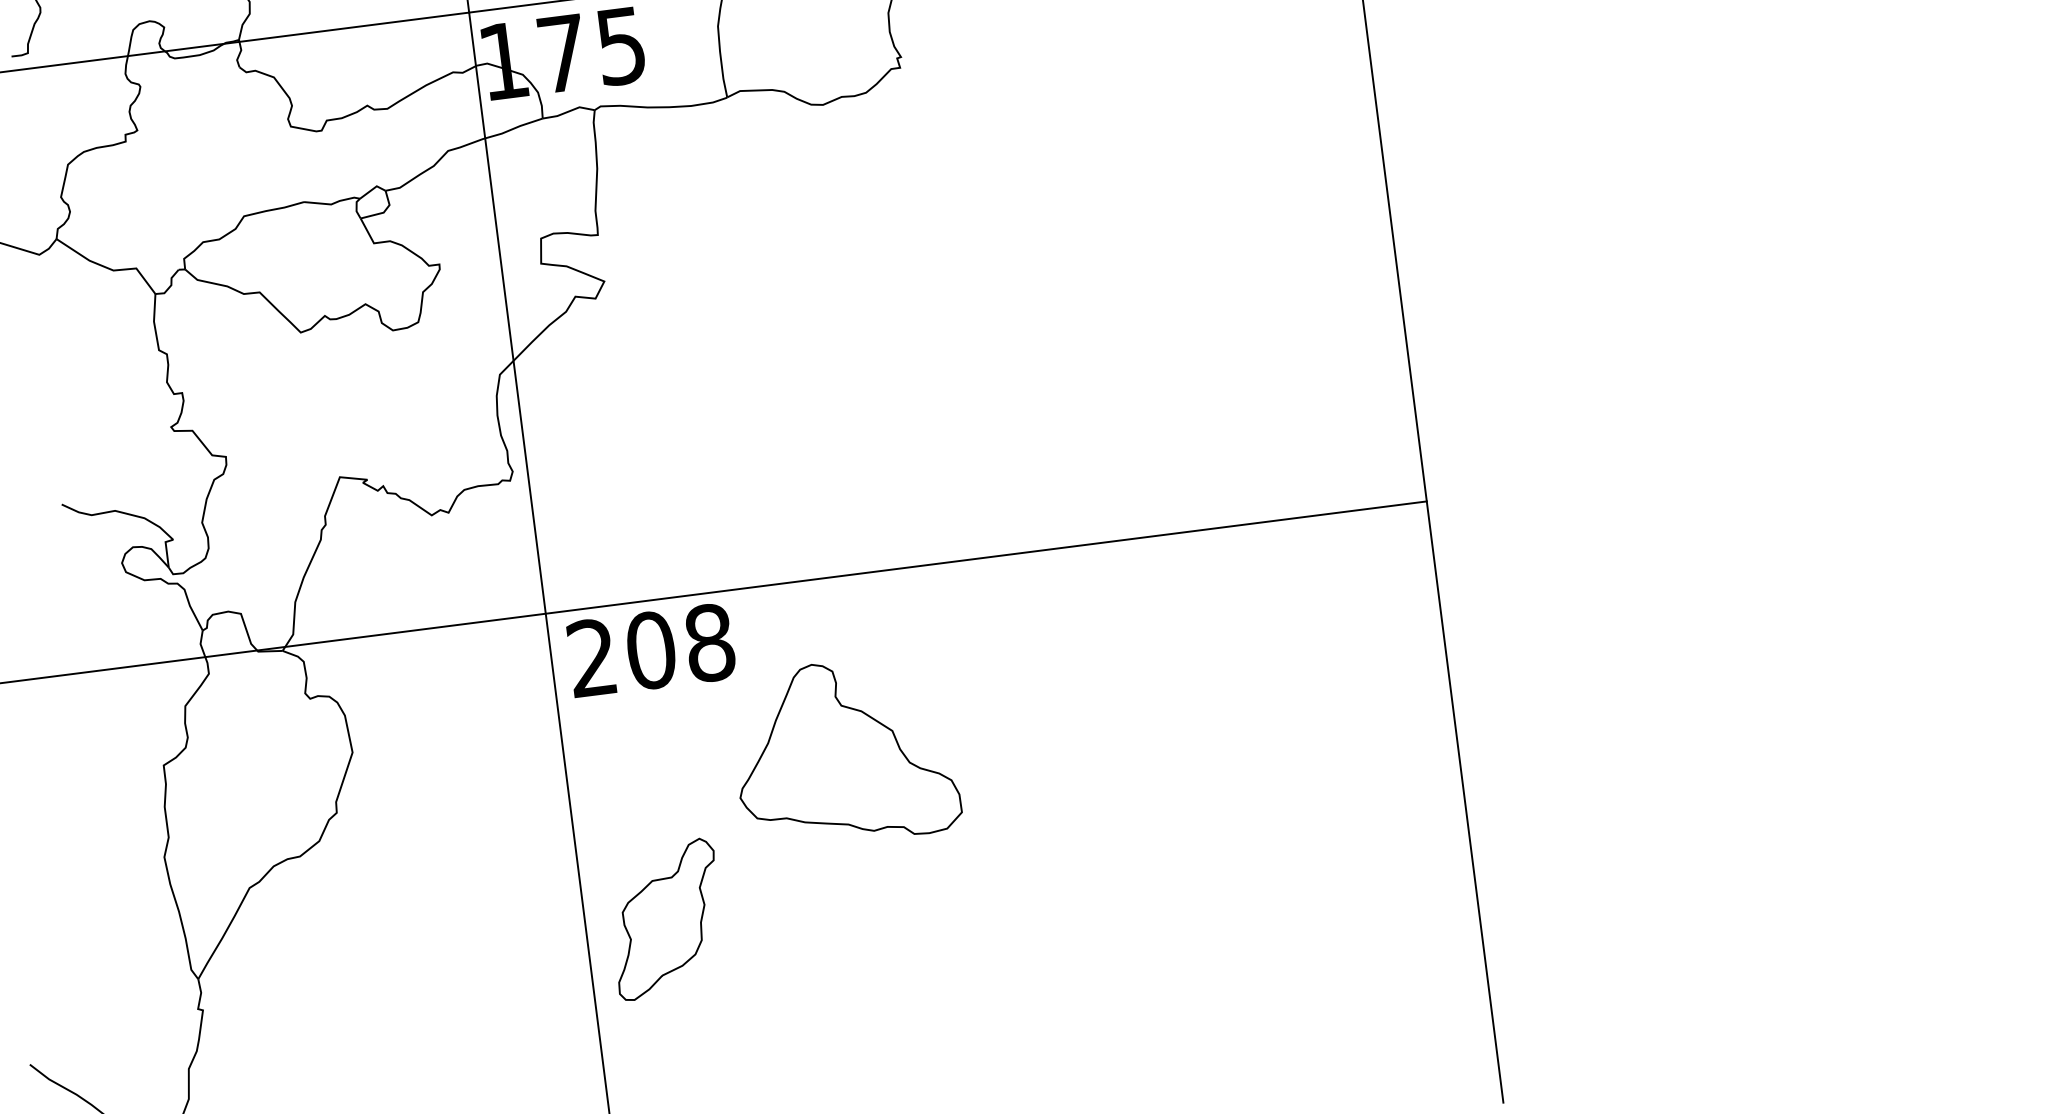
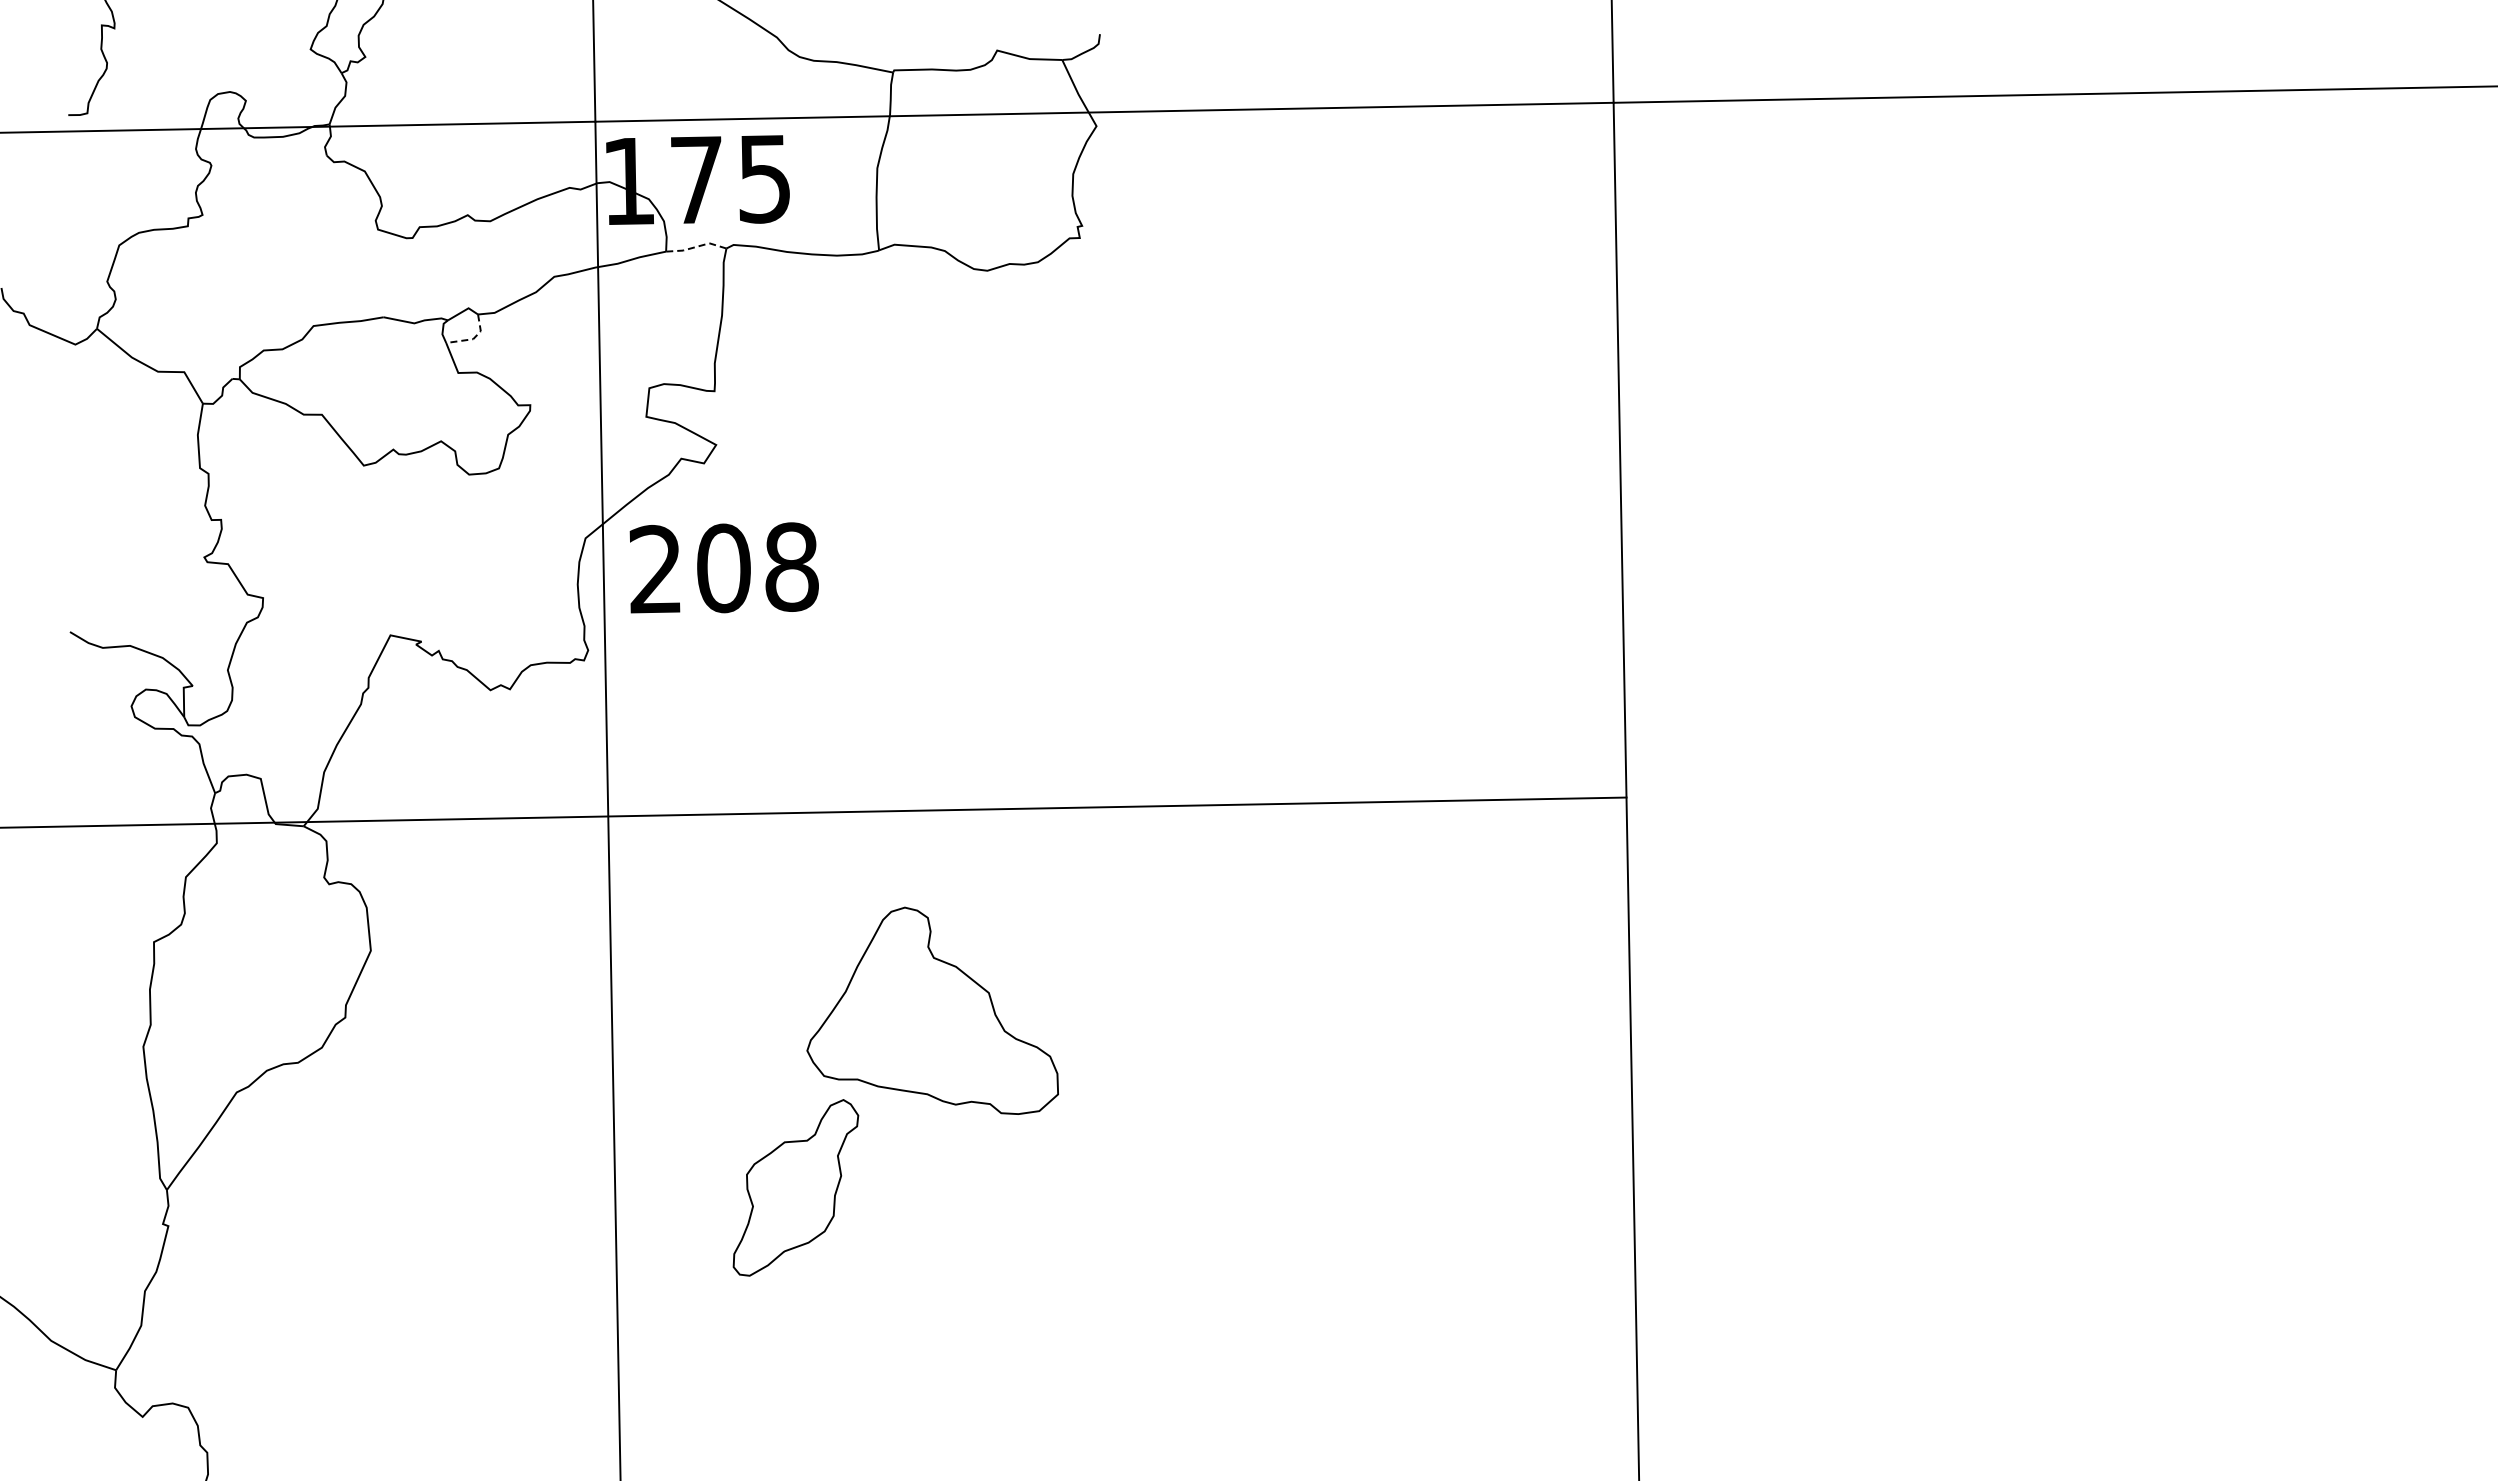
line: (568, 111) -> (696, 246), solid -> dashed
line: (384, 212) -> (473, 339), solid -> dashed
text: (650, 649) -> (723, 567), moved
part: (665, 919) -> (795, 1187), moved

